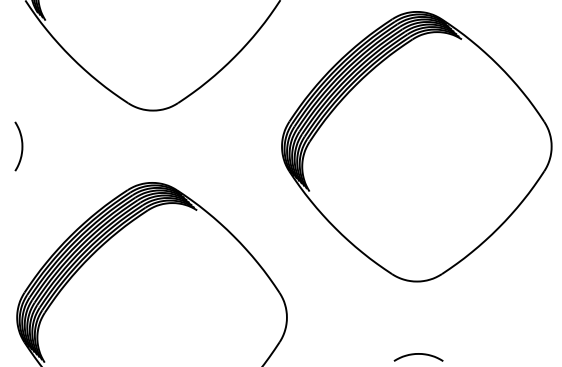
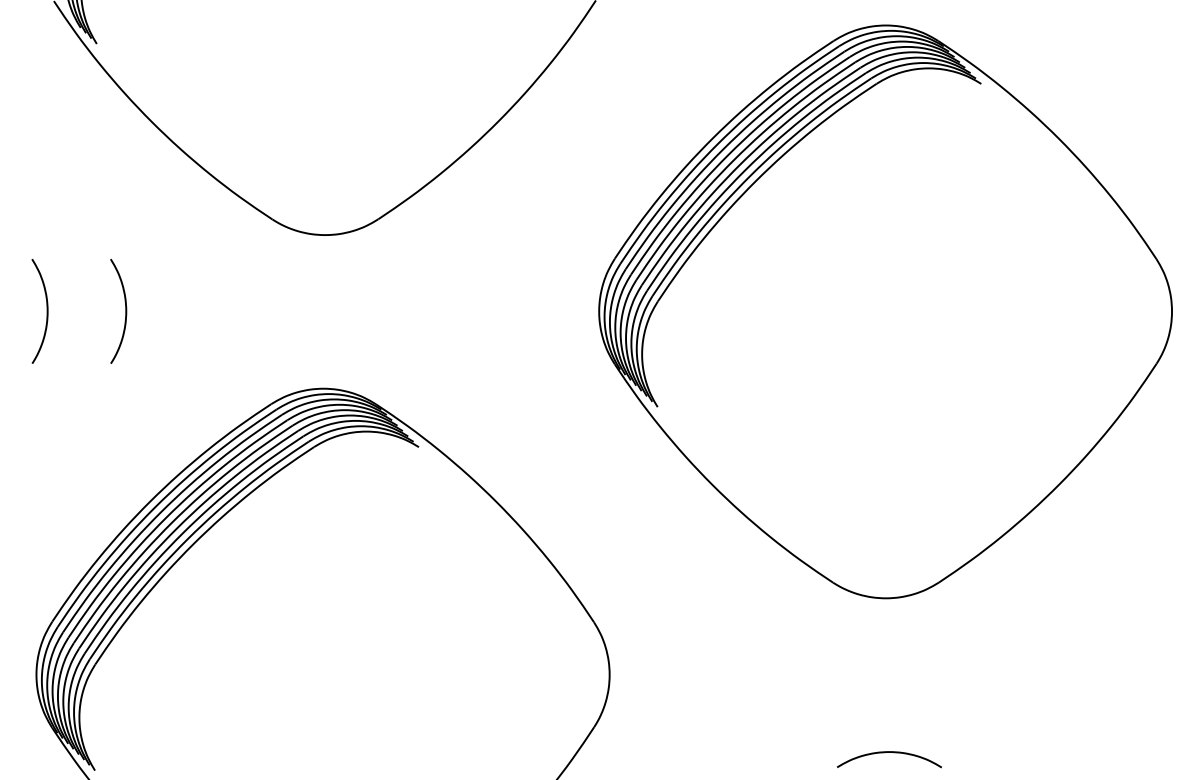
curve: (58, 146) -> (124, 311), added

